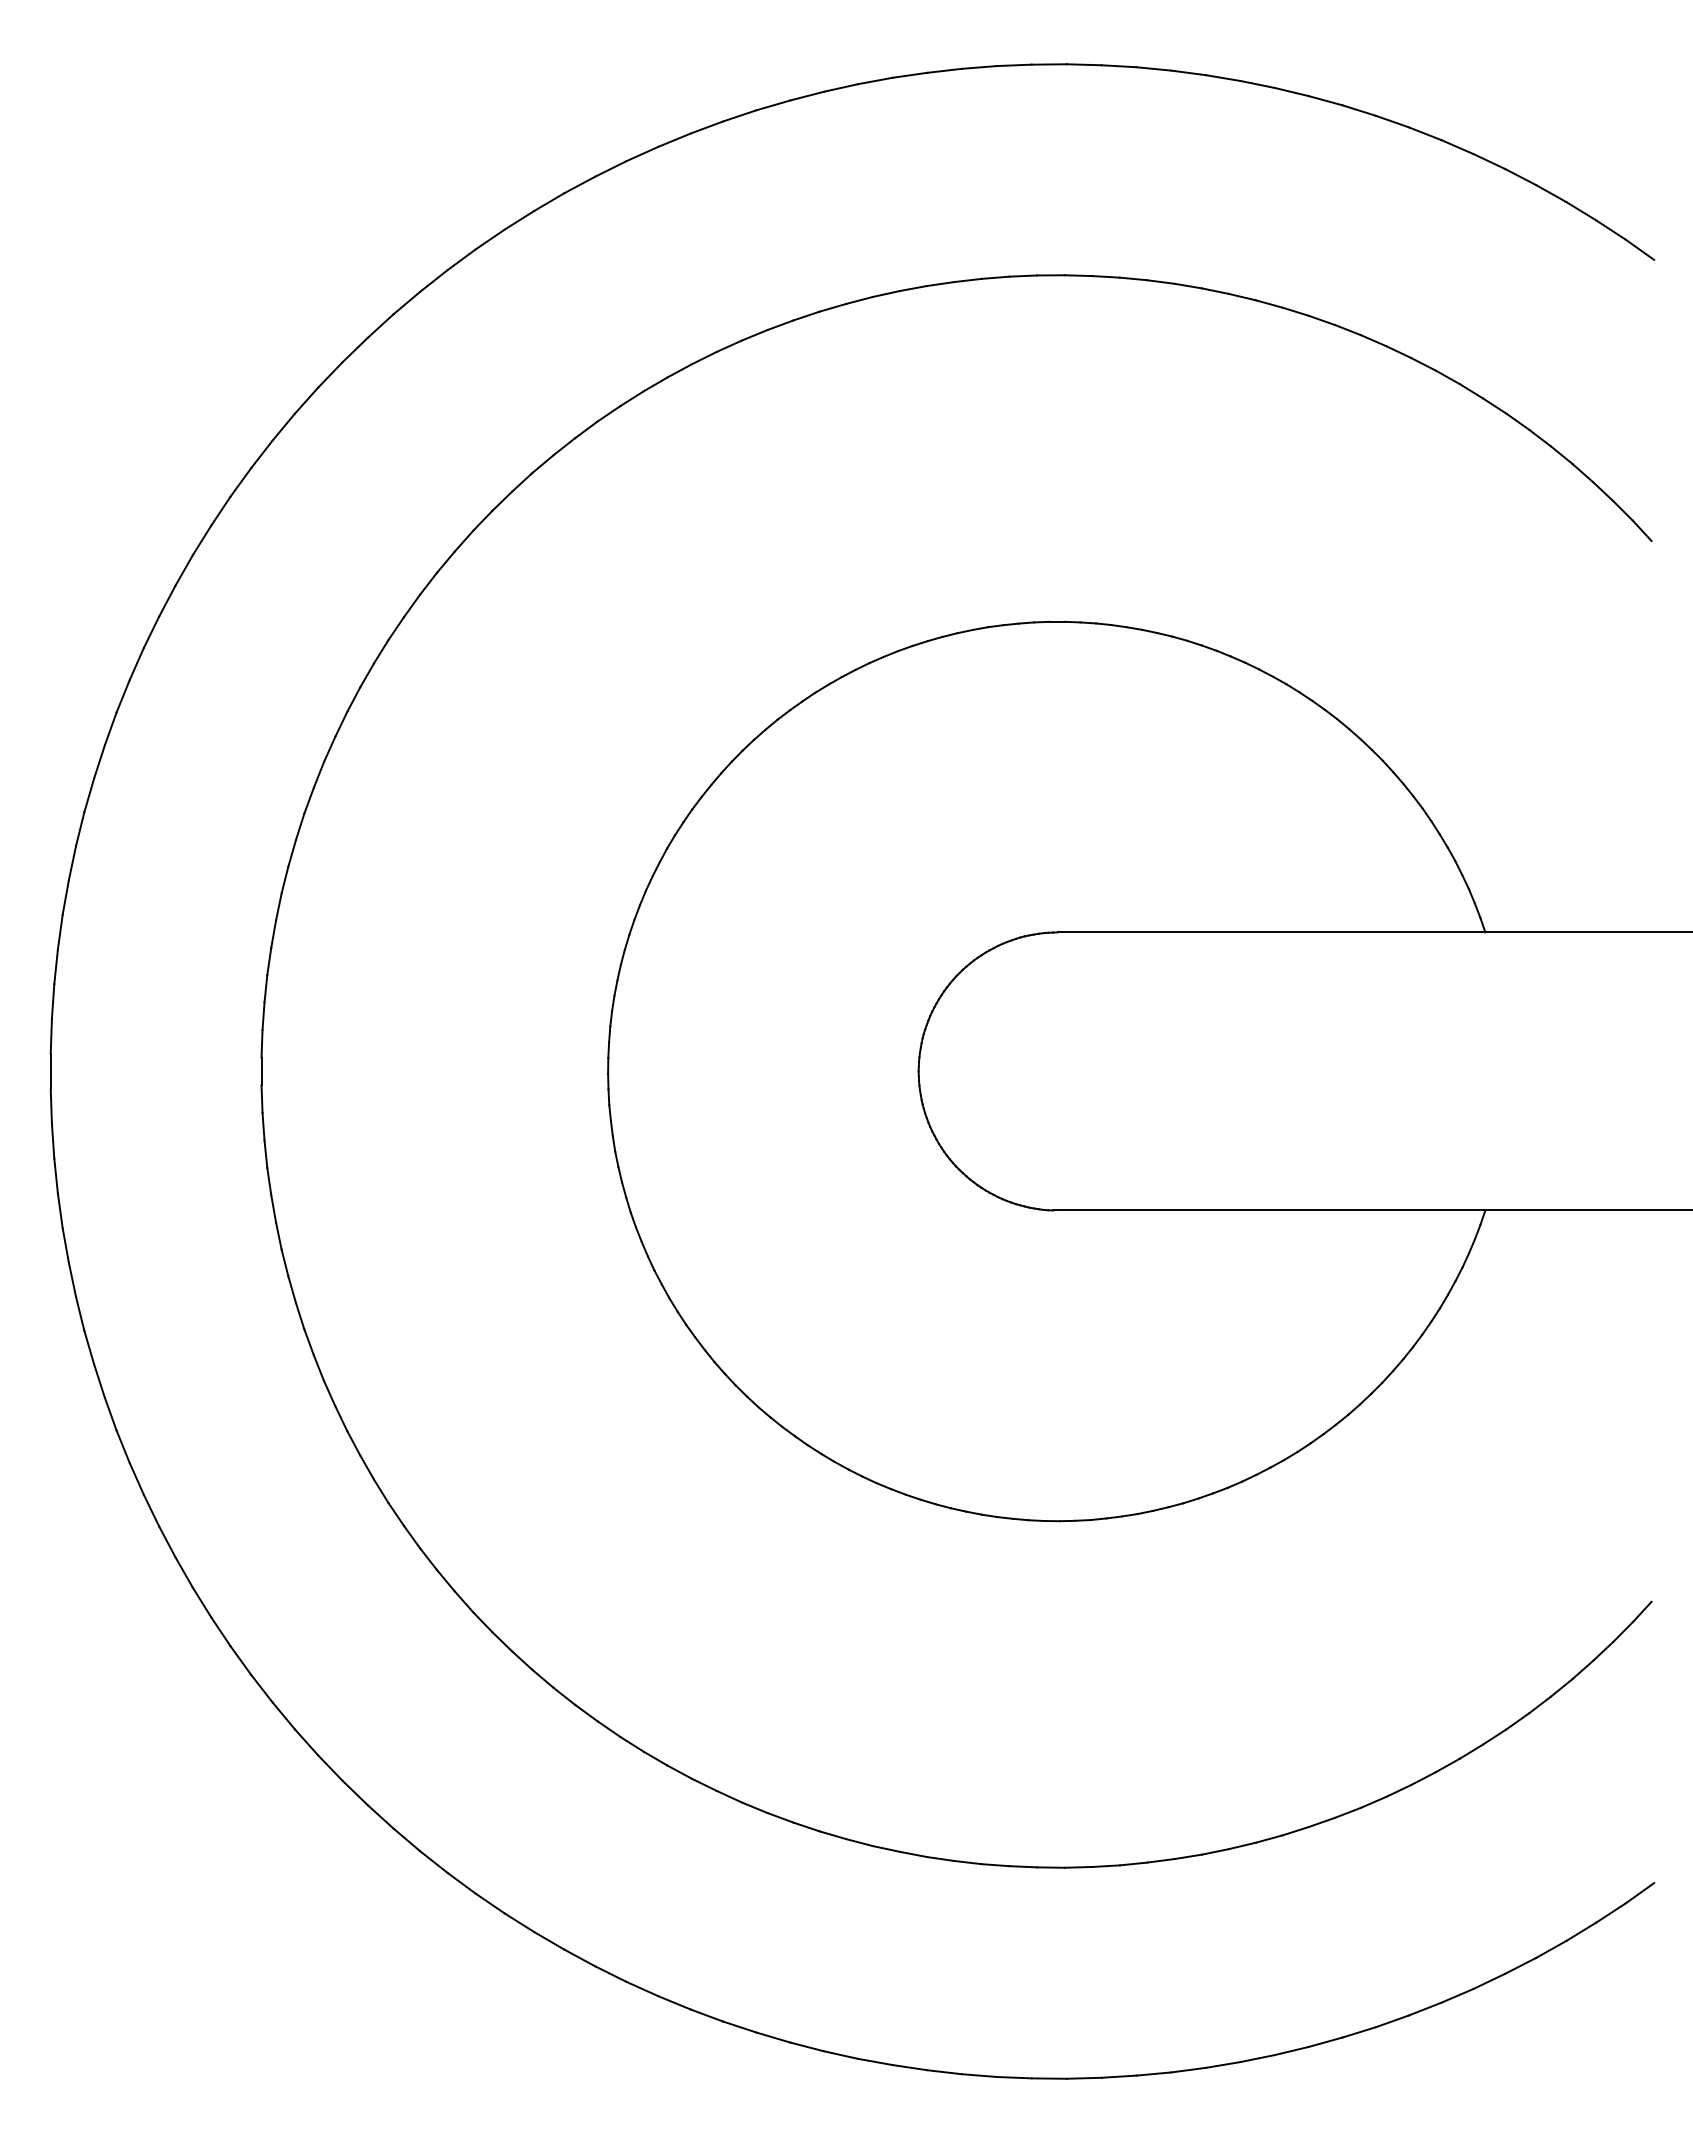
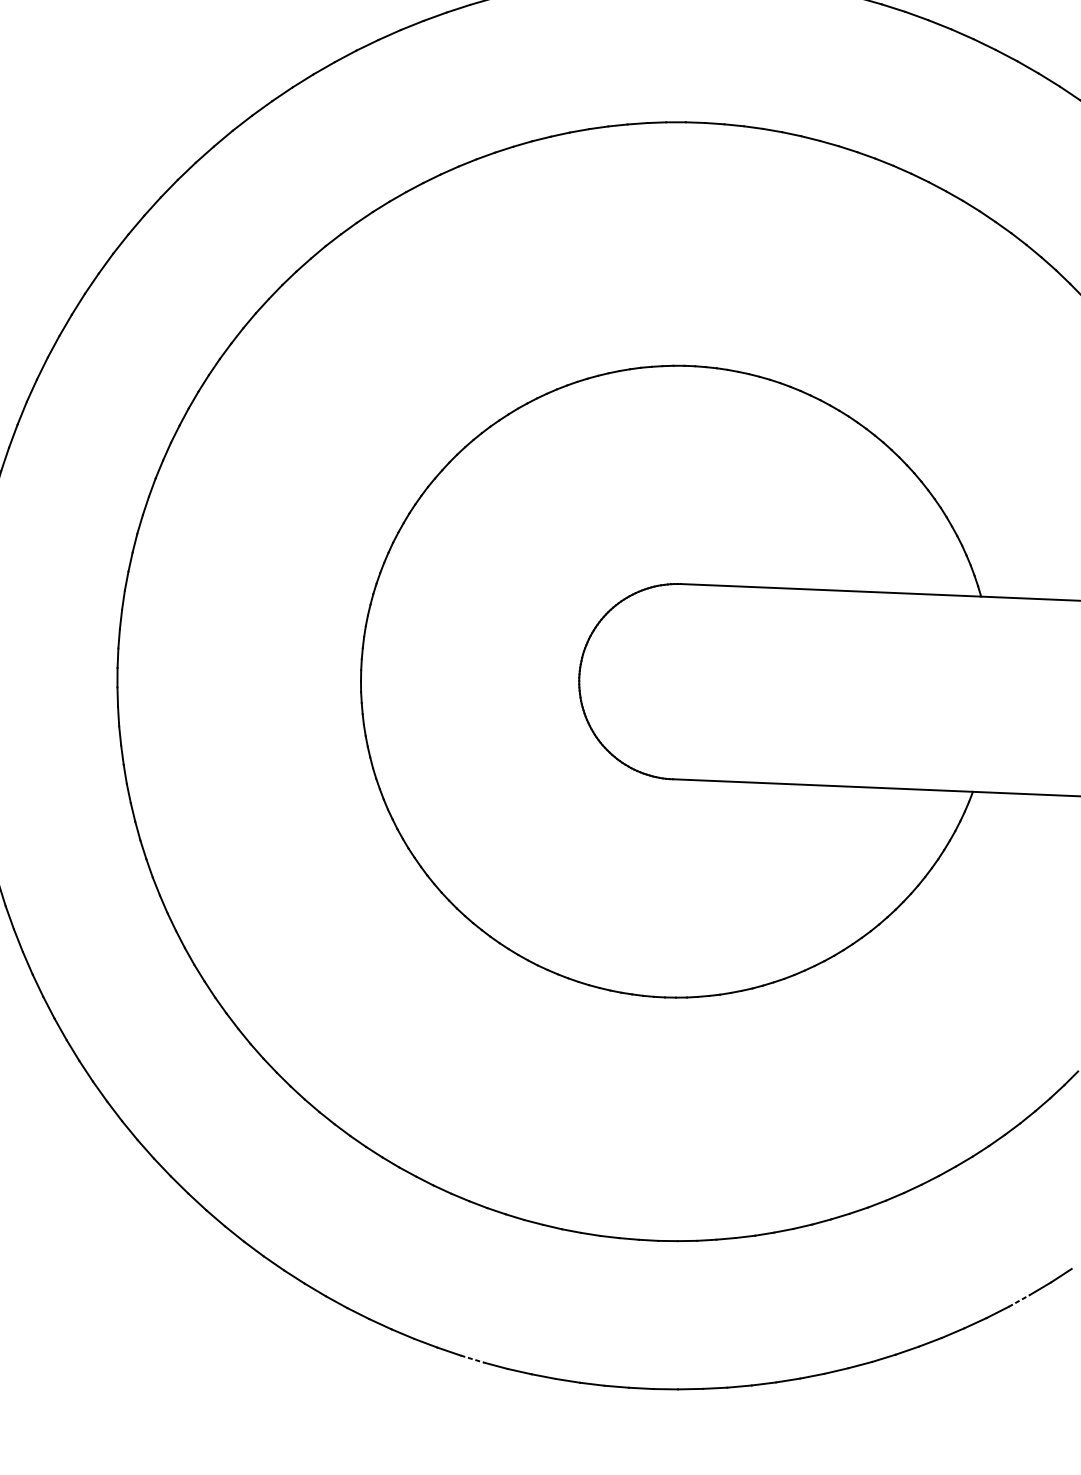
line: (1581, 1931) -> (1019, 1300), solid -> dashed
line: (807, 2047) -> (472, 1359), solid -> dashed

